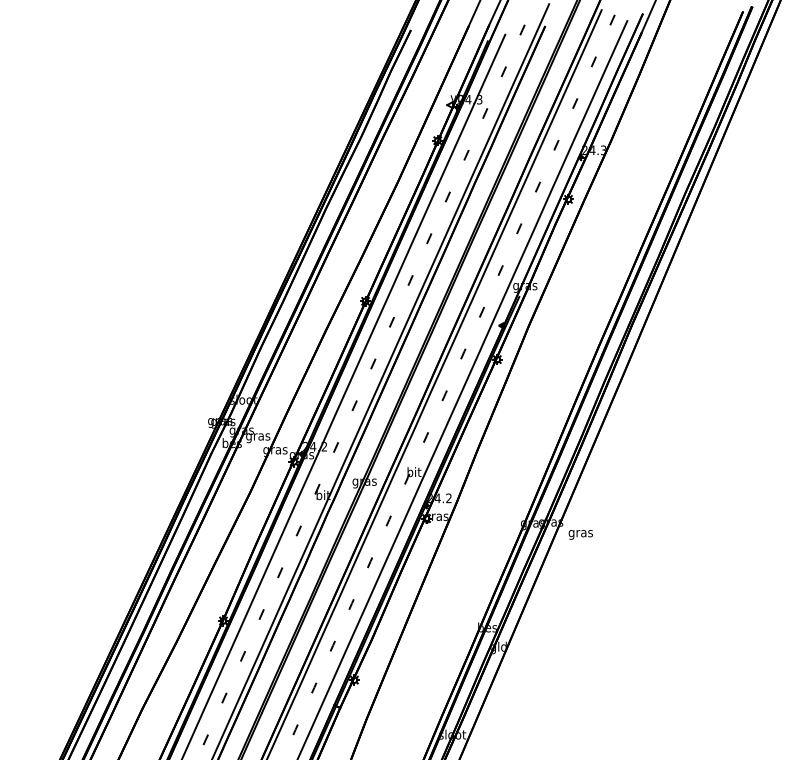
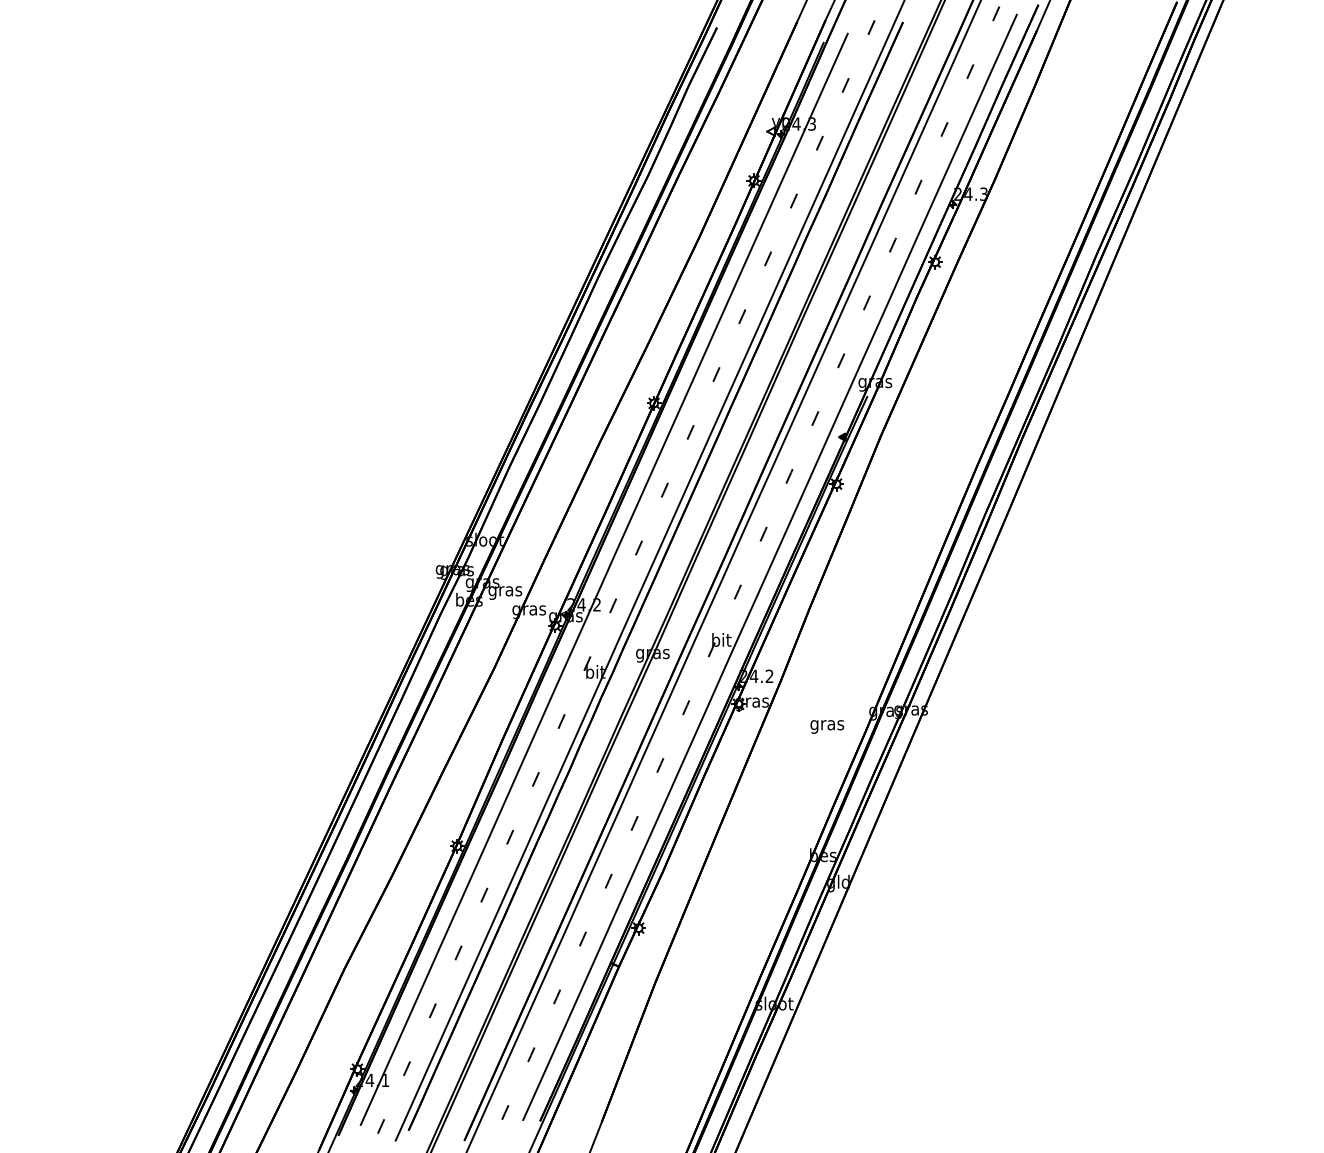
text: (581, 534) -> (827, 726), moved

